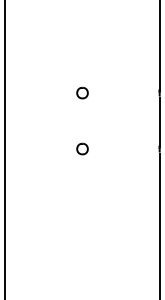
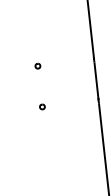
part: (82, 93) -> (37, 66), size x0.62
part: (82, 149) -> (42, 107), size x0.62

